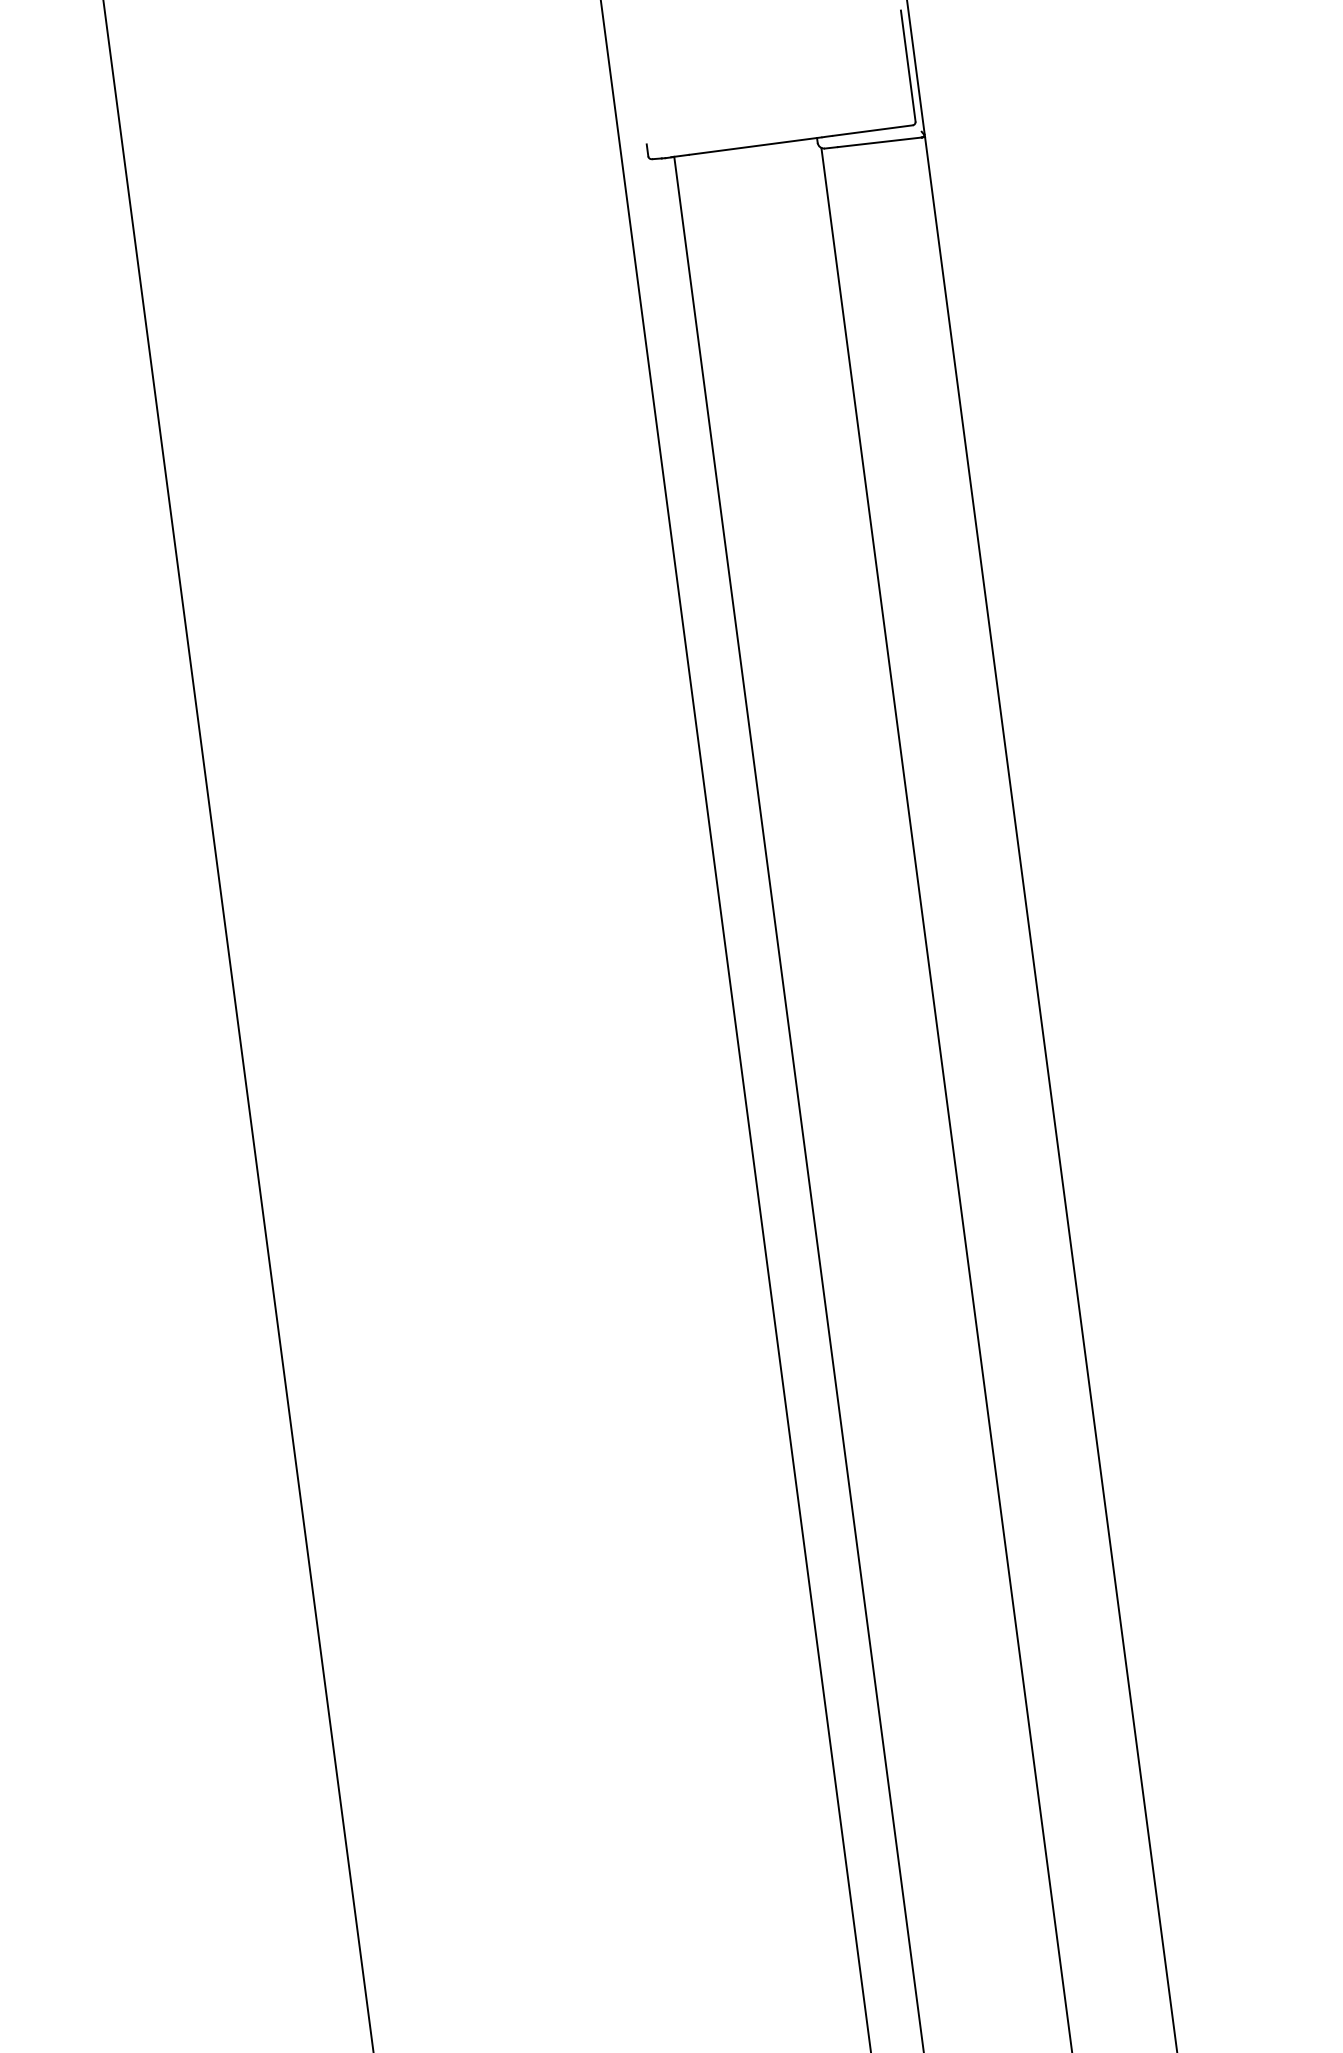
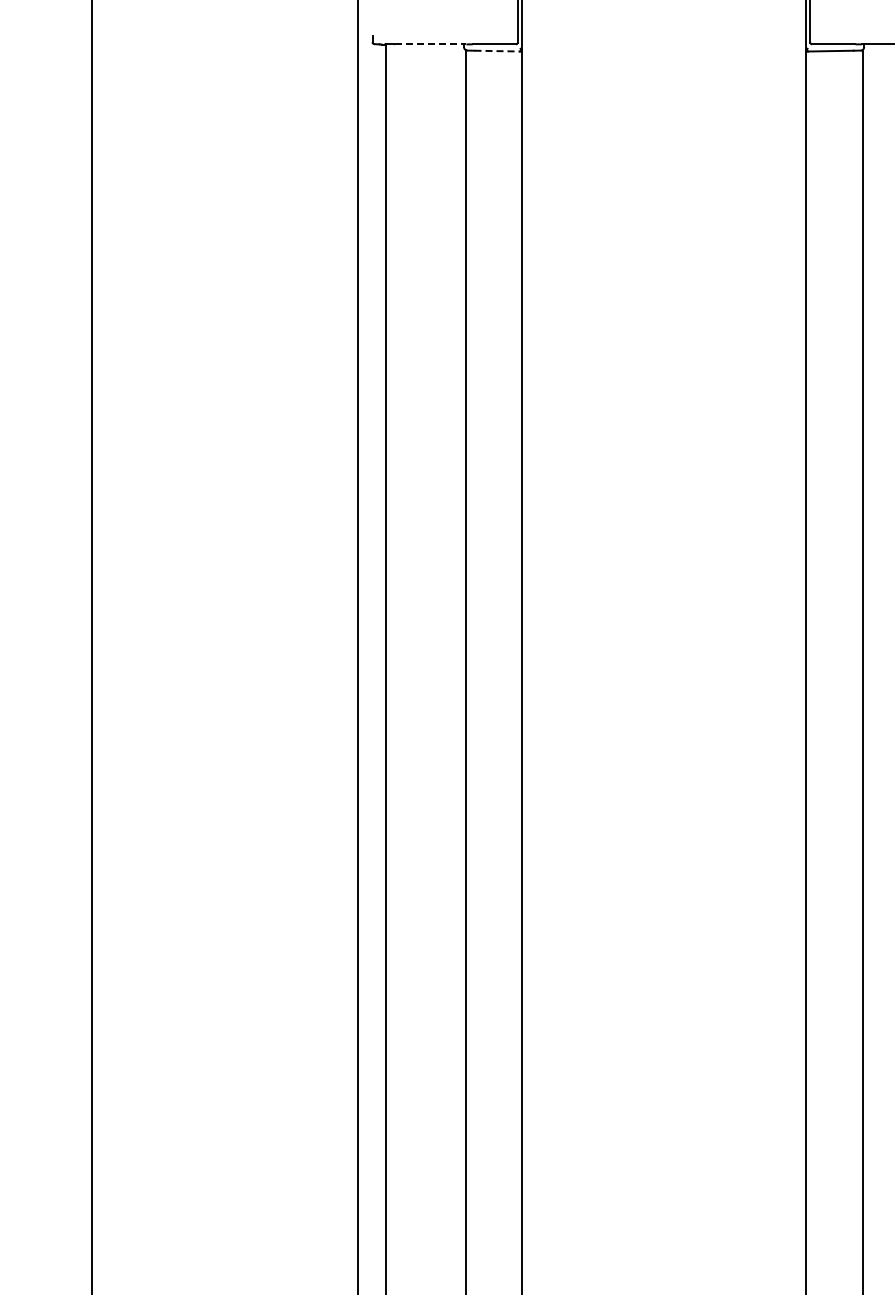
line: (880, 142) -> (497, 51), solid -> dashed
line: (755, 146) -> (430, 44), solid -> dashed

